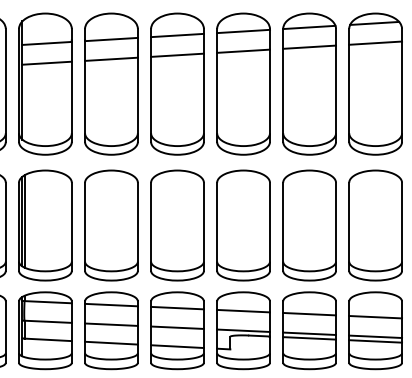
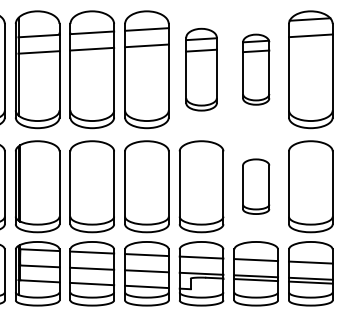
part: (243, 83) -> (201, 69), size x0.7
part: (309, 83) -> (256, 69), size x0.6
part: (309, 225) -> (256, 186), size x0.6

